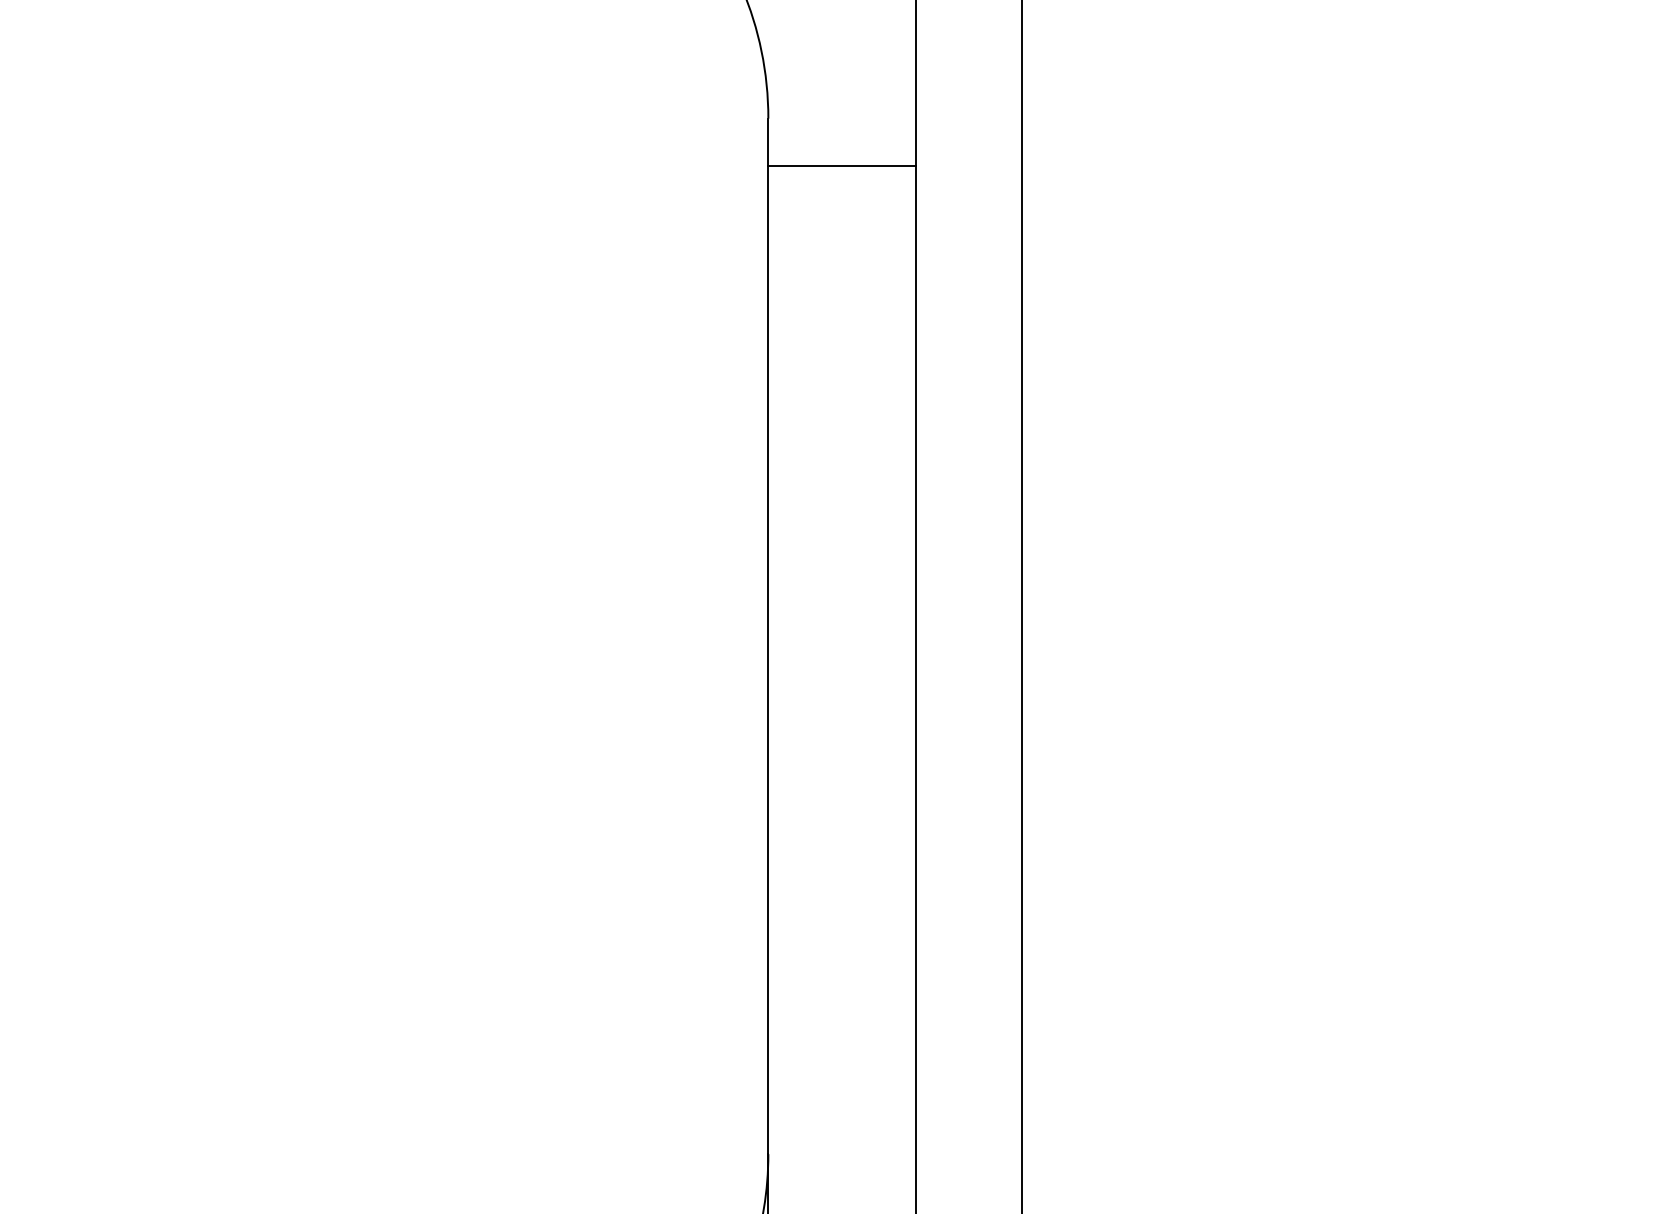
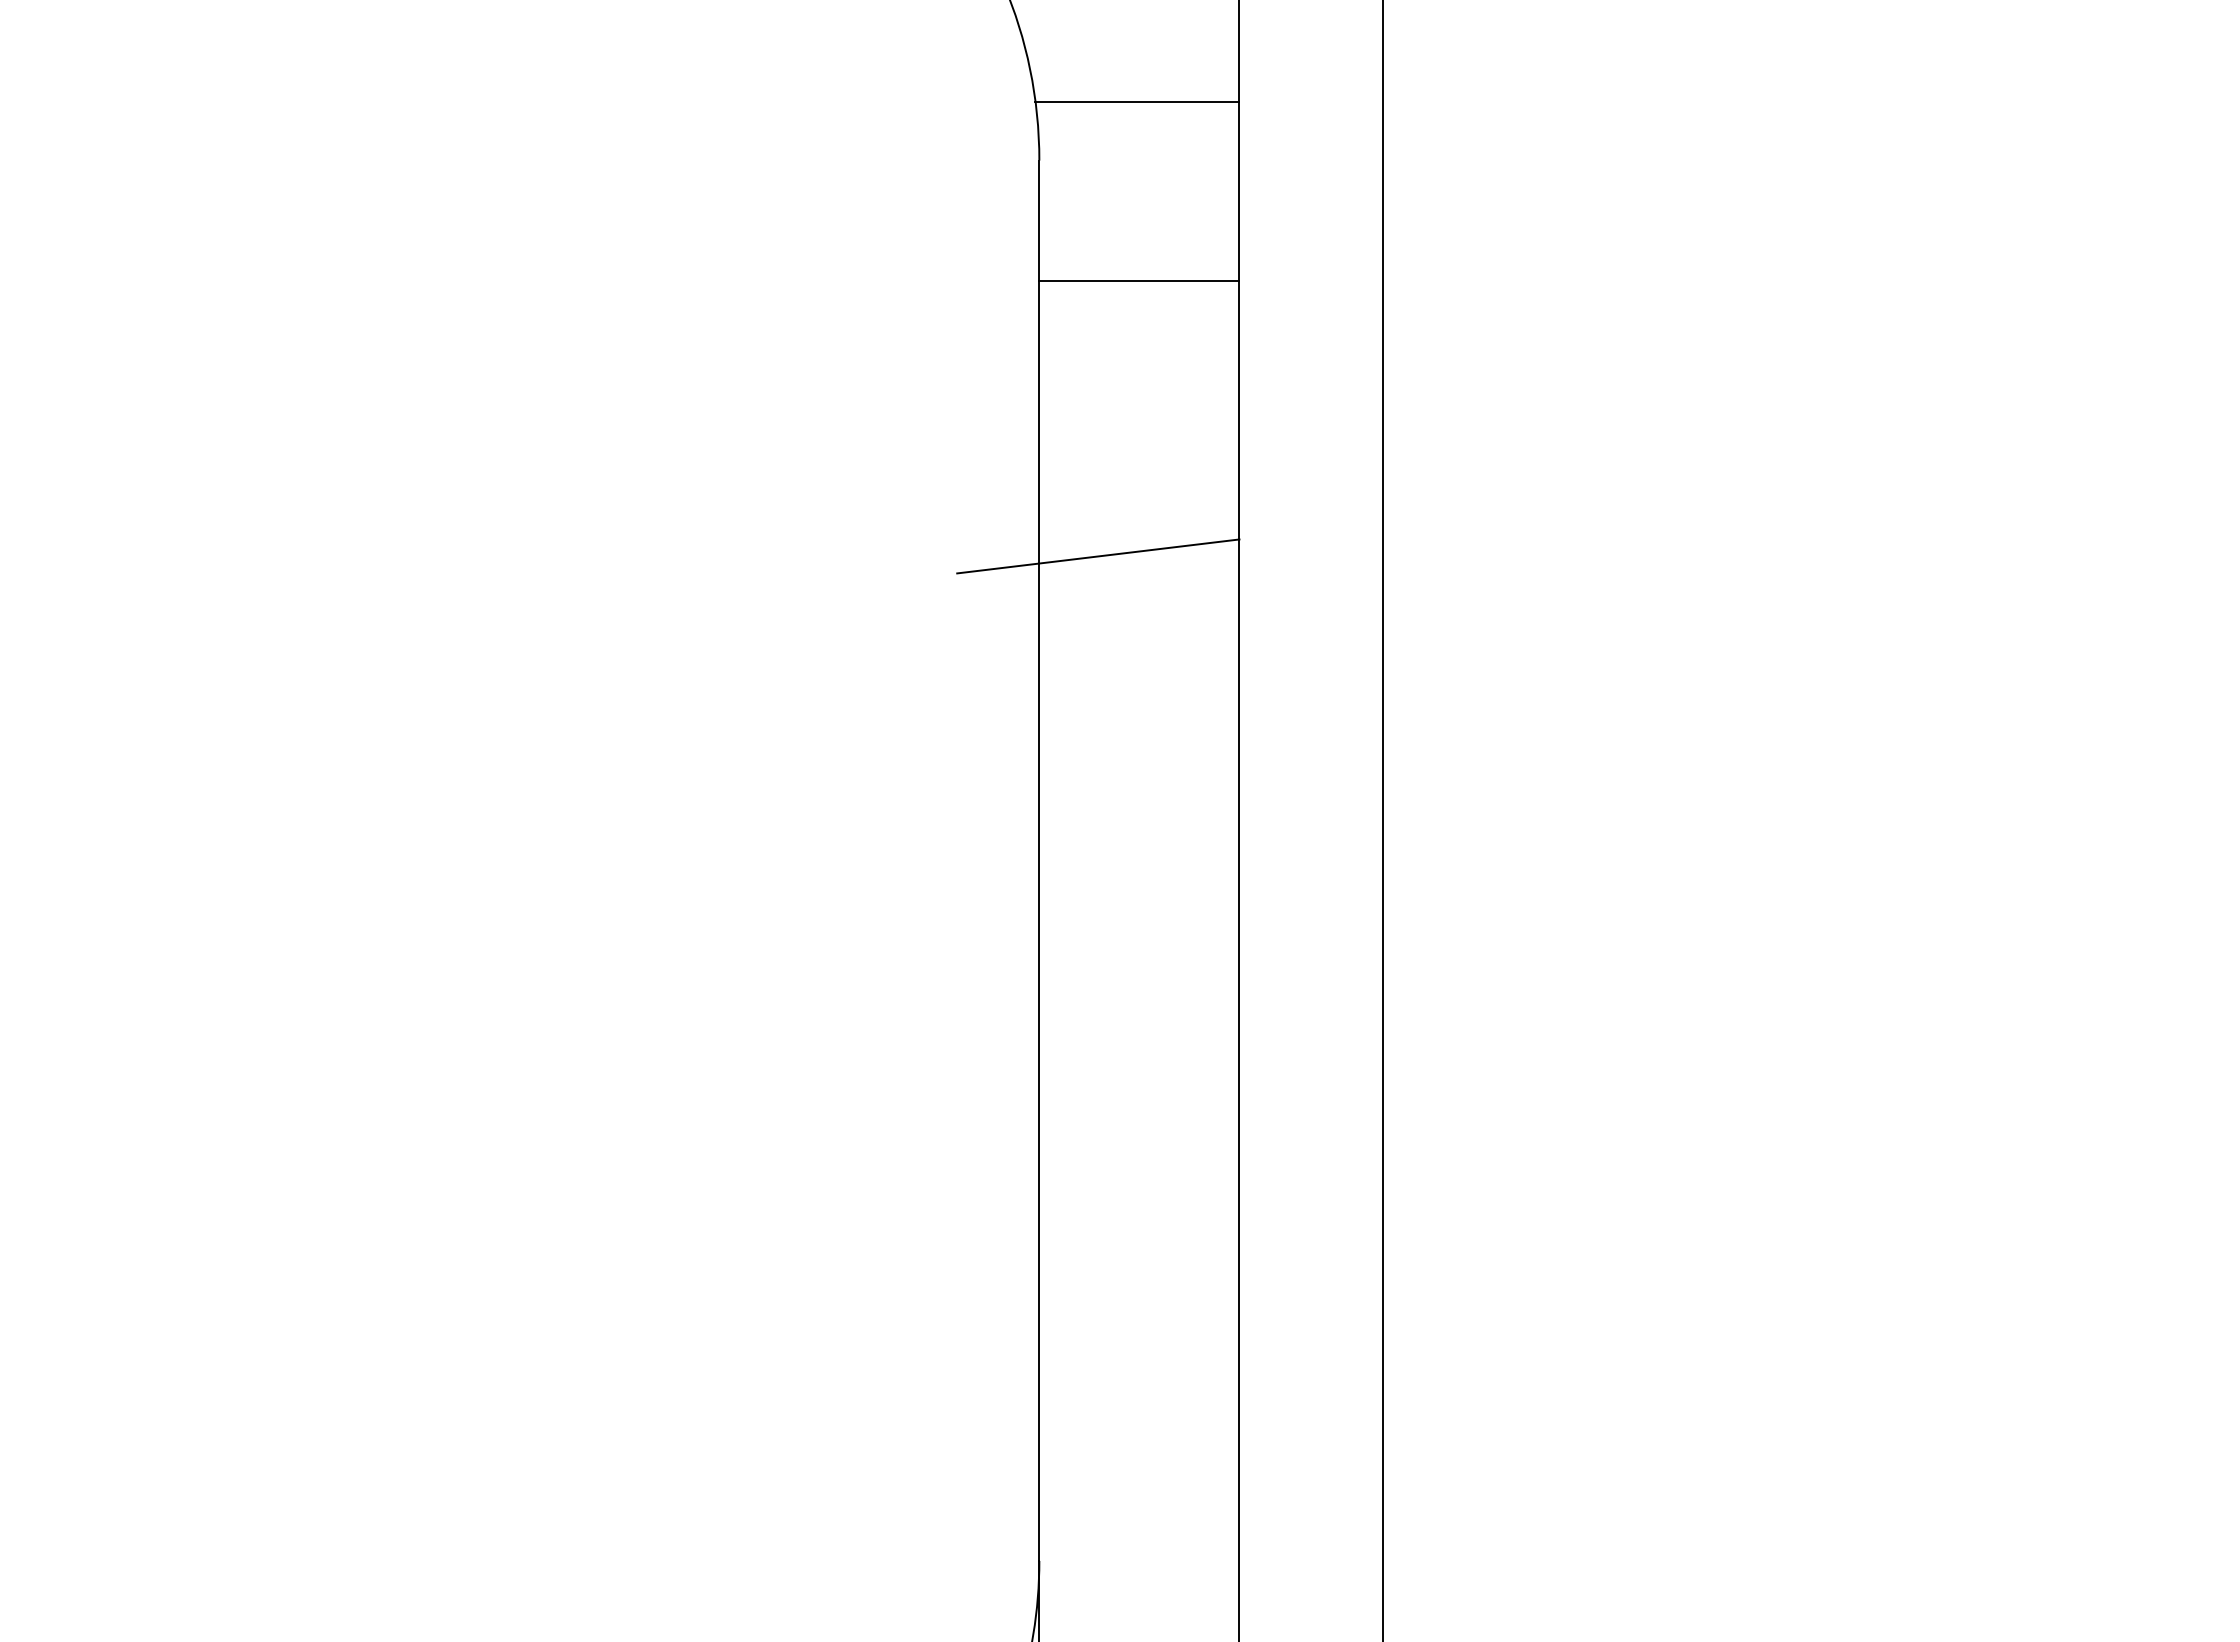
line: (840, 74) -> (1137, 101), added
line: (842, 165) -> (1139, 281), moved
line: (812, 411) -> (1098, 556), added

